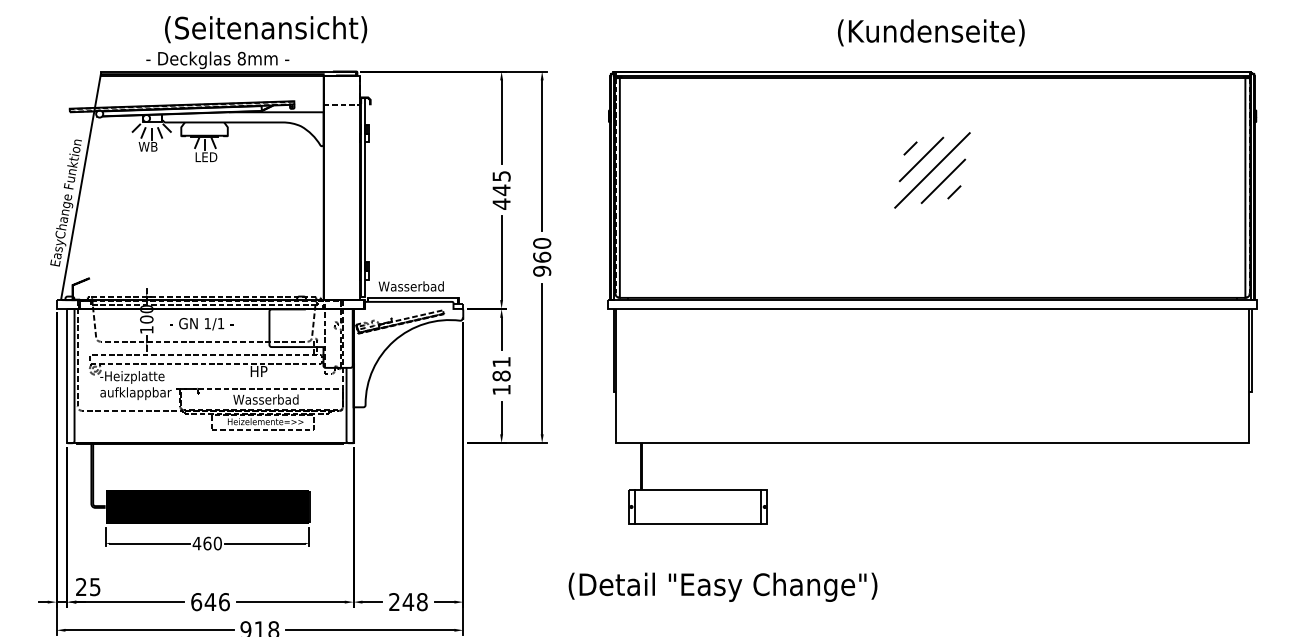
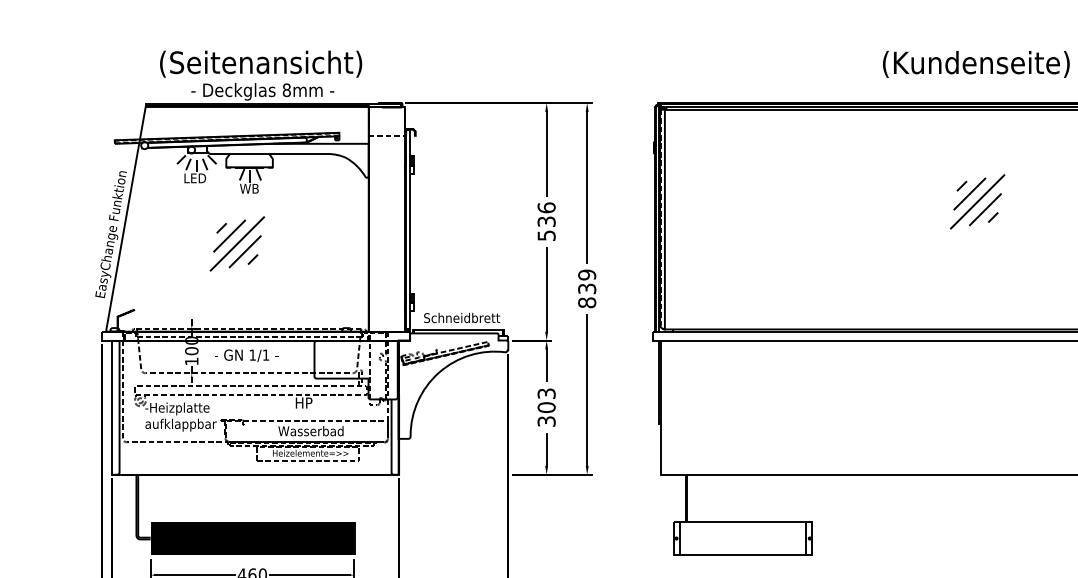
text: (266, 29) -> (261, 64), moved
text: (149, 146) -> (194, 178), WB -> LED
text: (206, 157) -> (251, 189), LED -> WB
part: (932, 169) -> (977, 201), size x0.71
text: (501, 189) -> (546, 221), 445 -> 536
part: (192, 212) -> (237, 244), added
text: (542, 257) -> (587, 289), 960 -> 839
text: (416, 286) -> (461, 318), Wasserbad -> Schneidbrett
text: (501, 376) -> (546, 408), 181 -> 303

